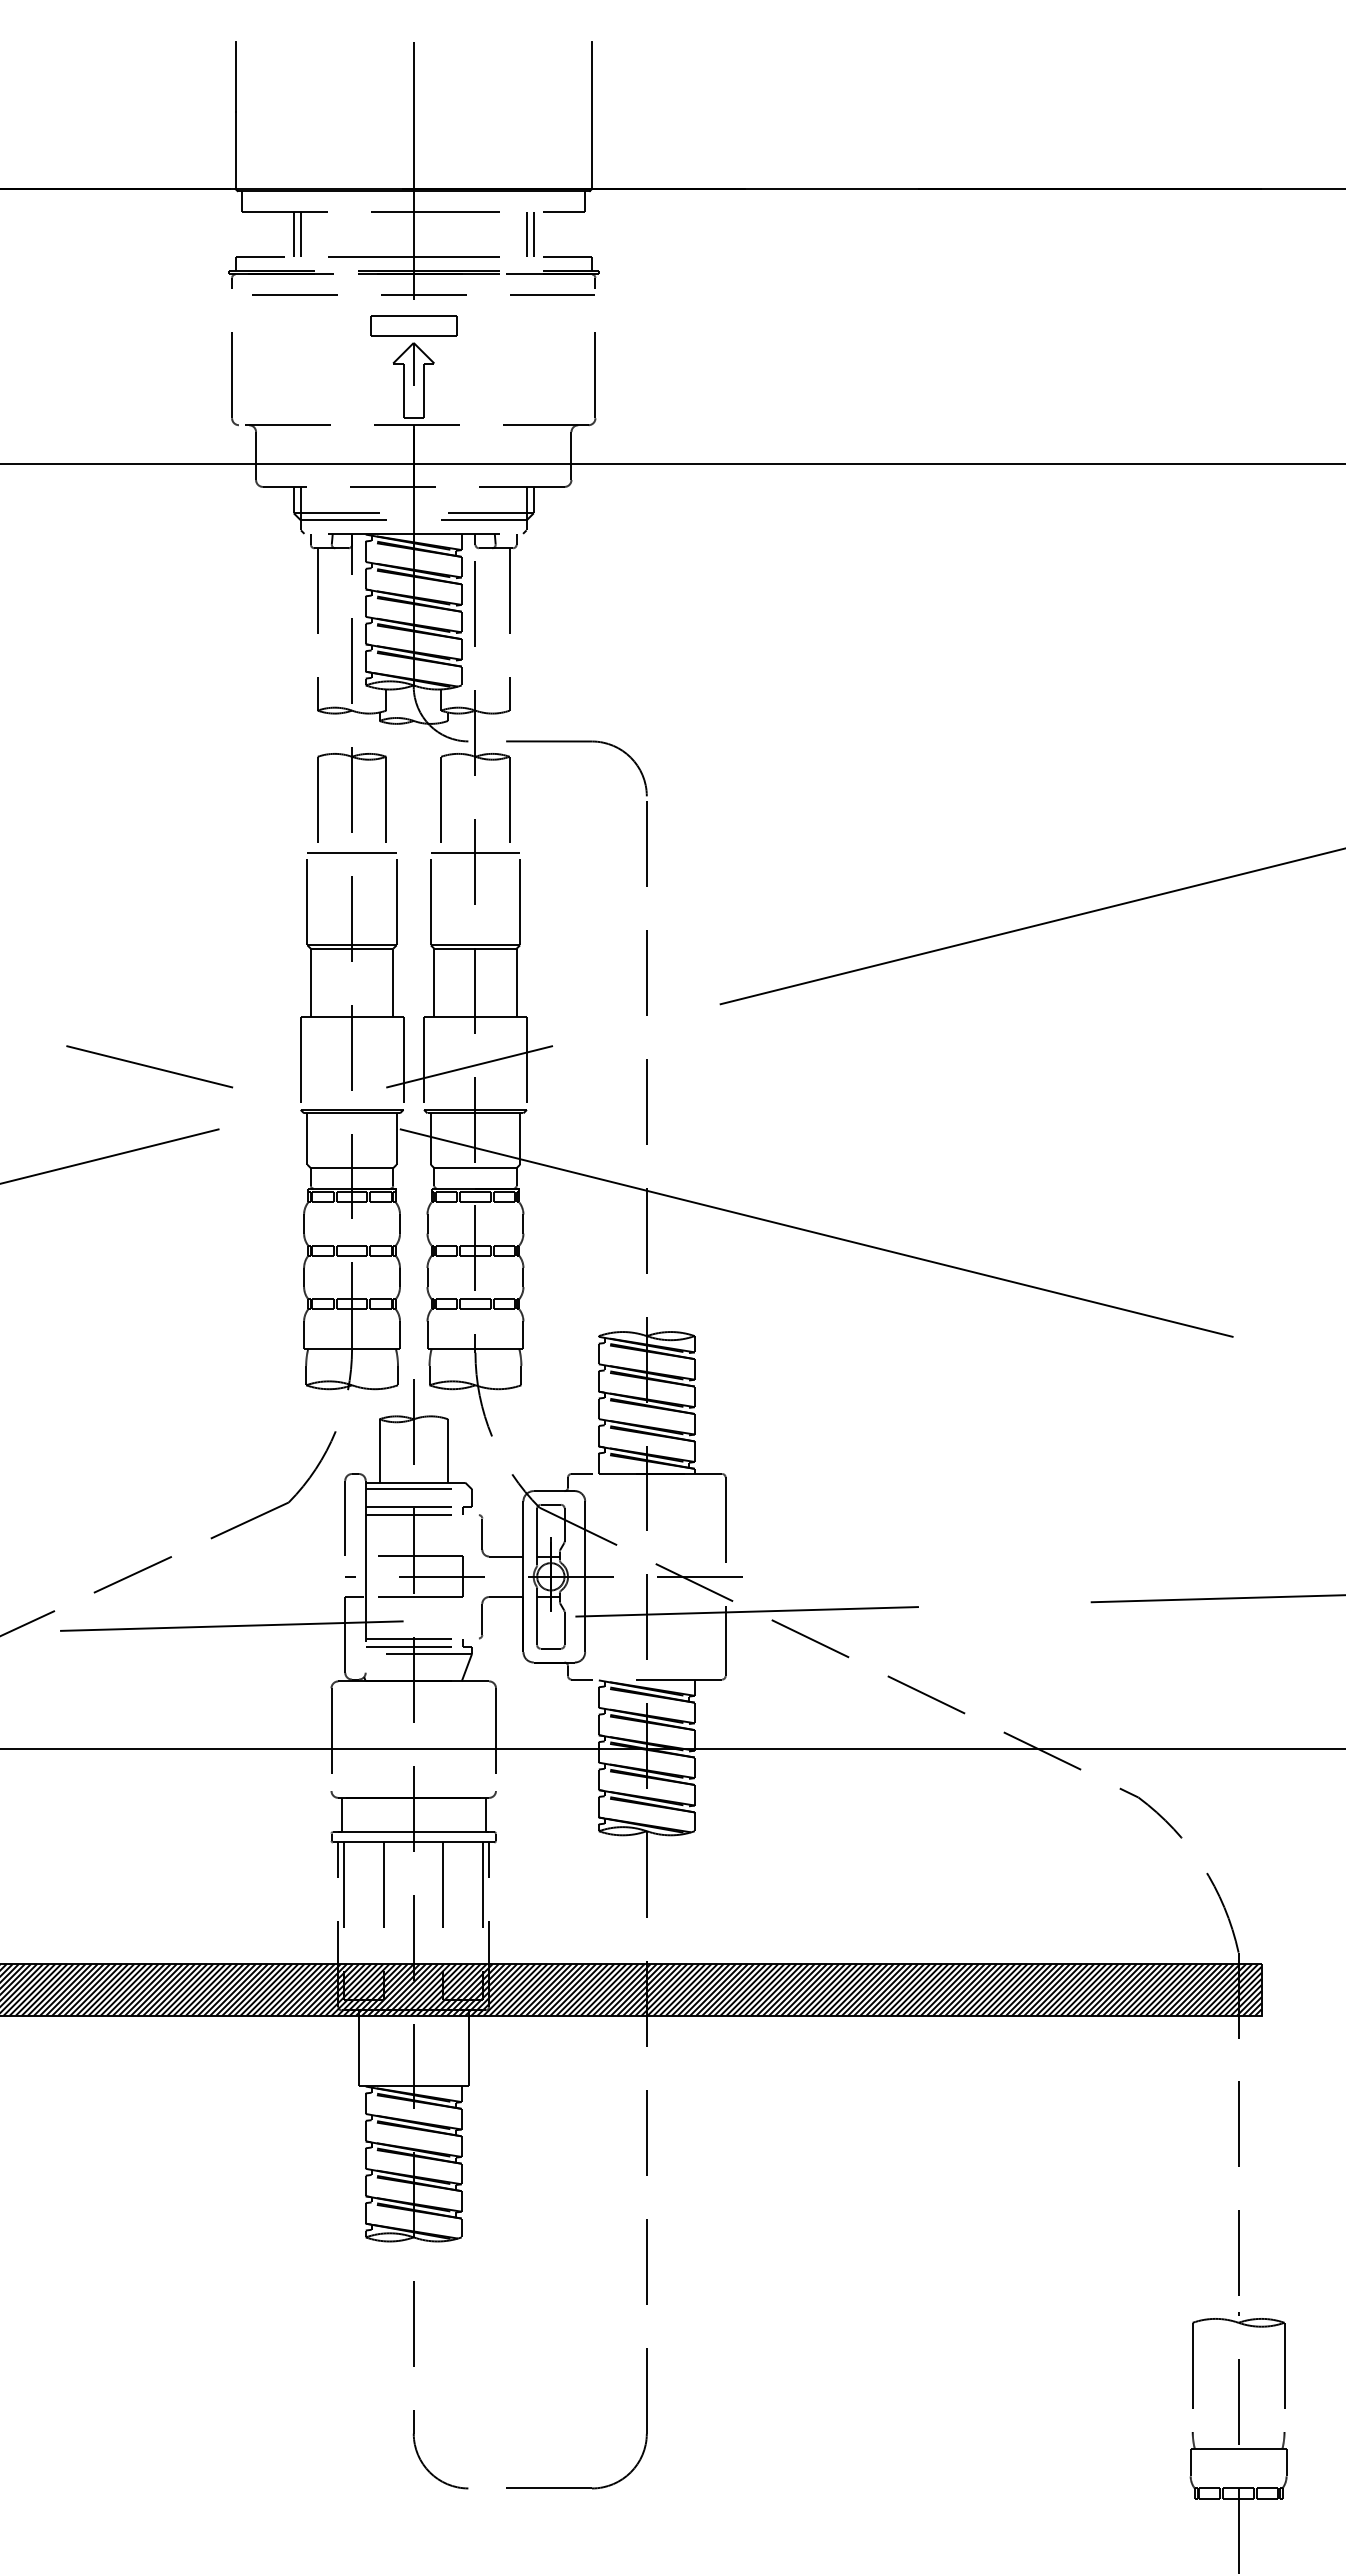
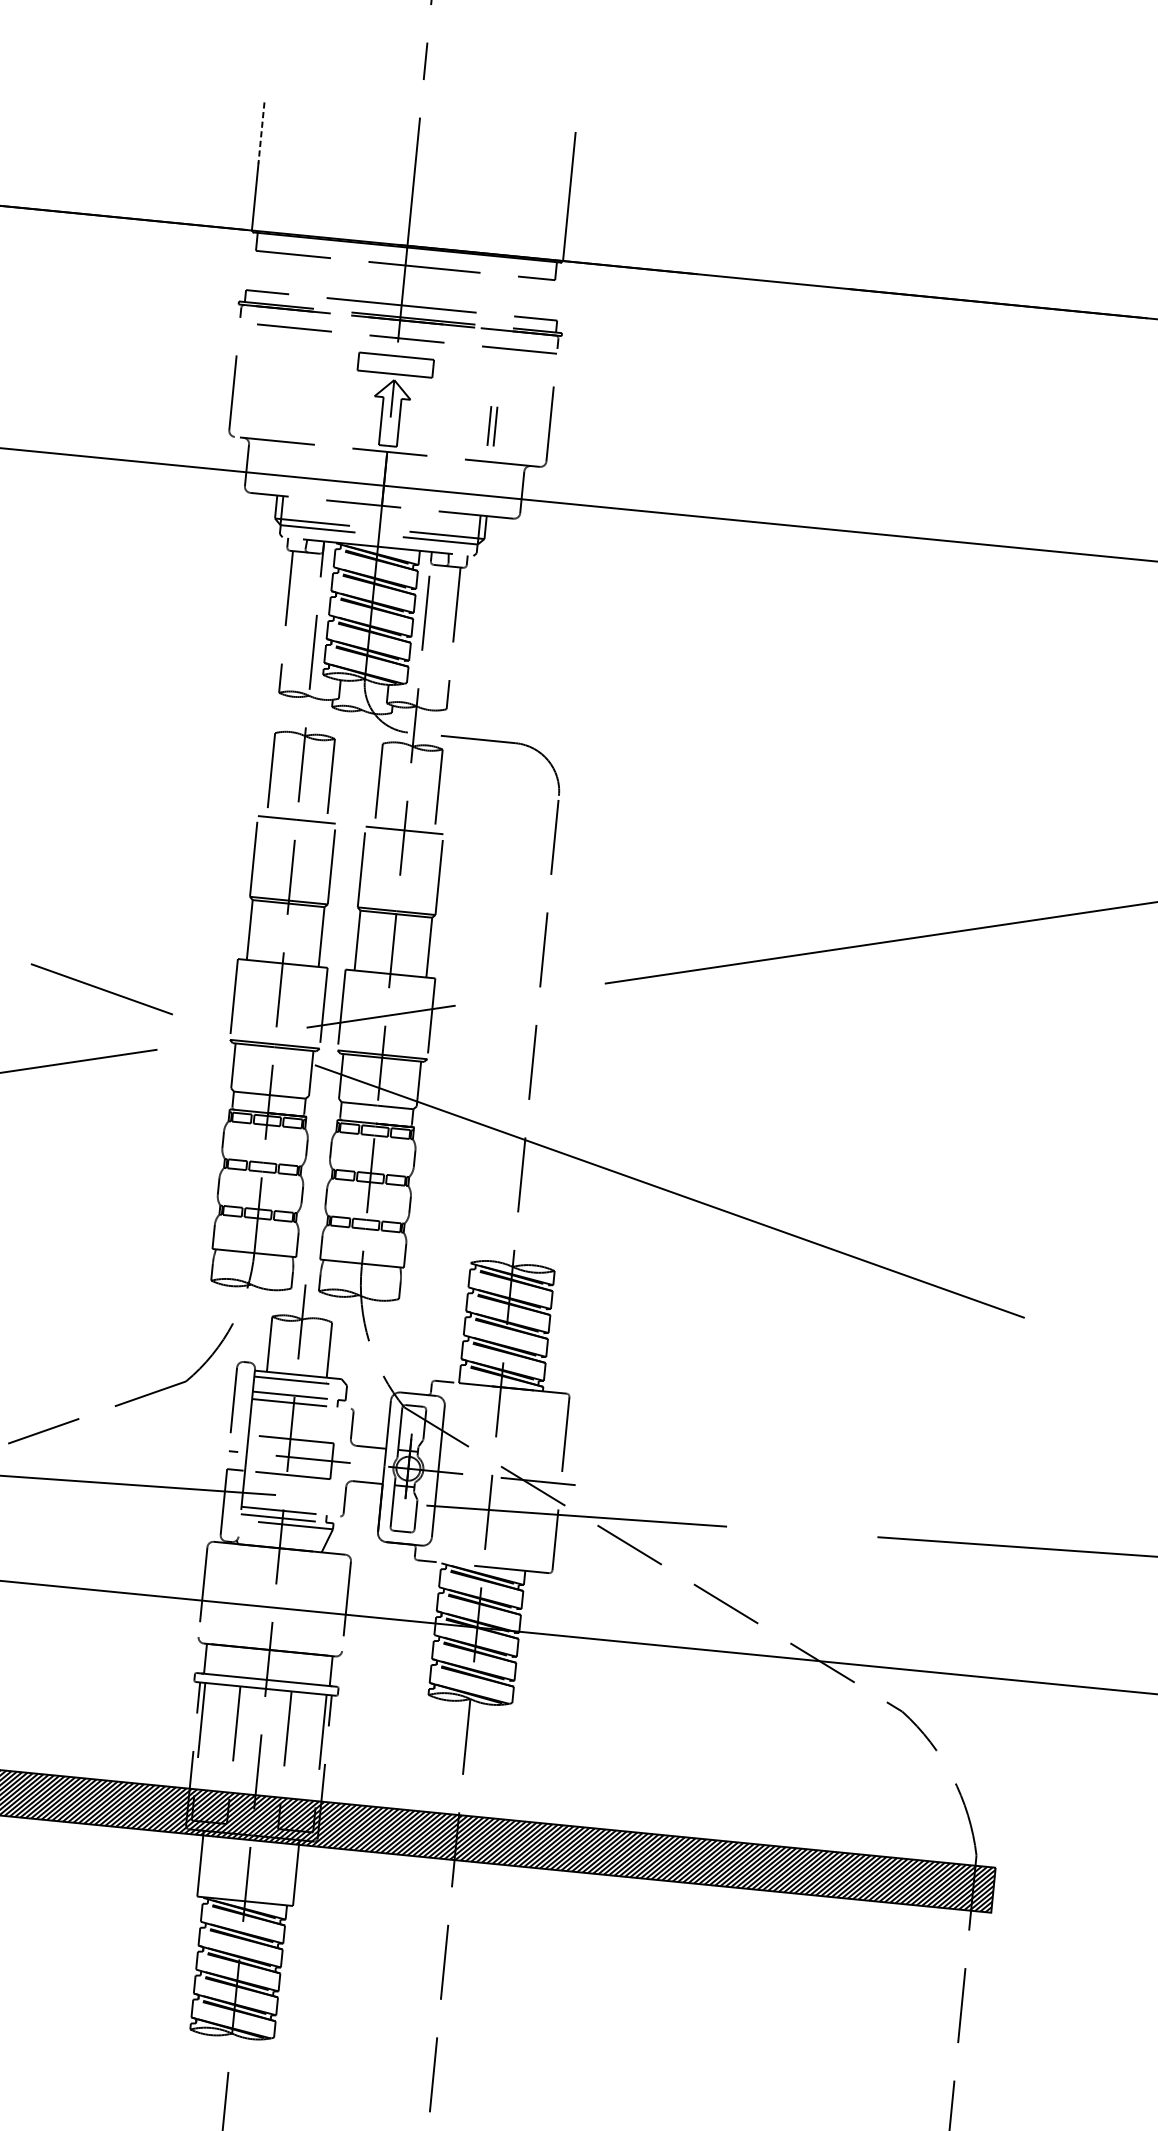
line: (235, 77) -> (261, 133), solid -> dashed
line: (293, 234) -> (298, 275), removed
line: (300, 234) -> (304, 275), removed
part: (530, 234) -> (492, 426), moved

